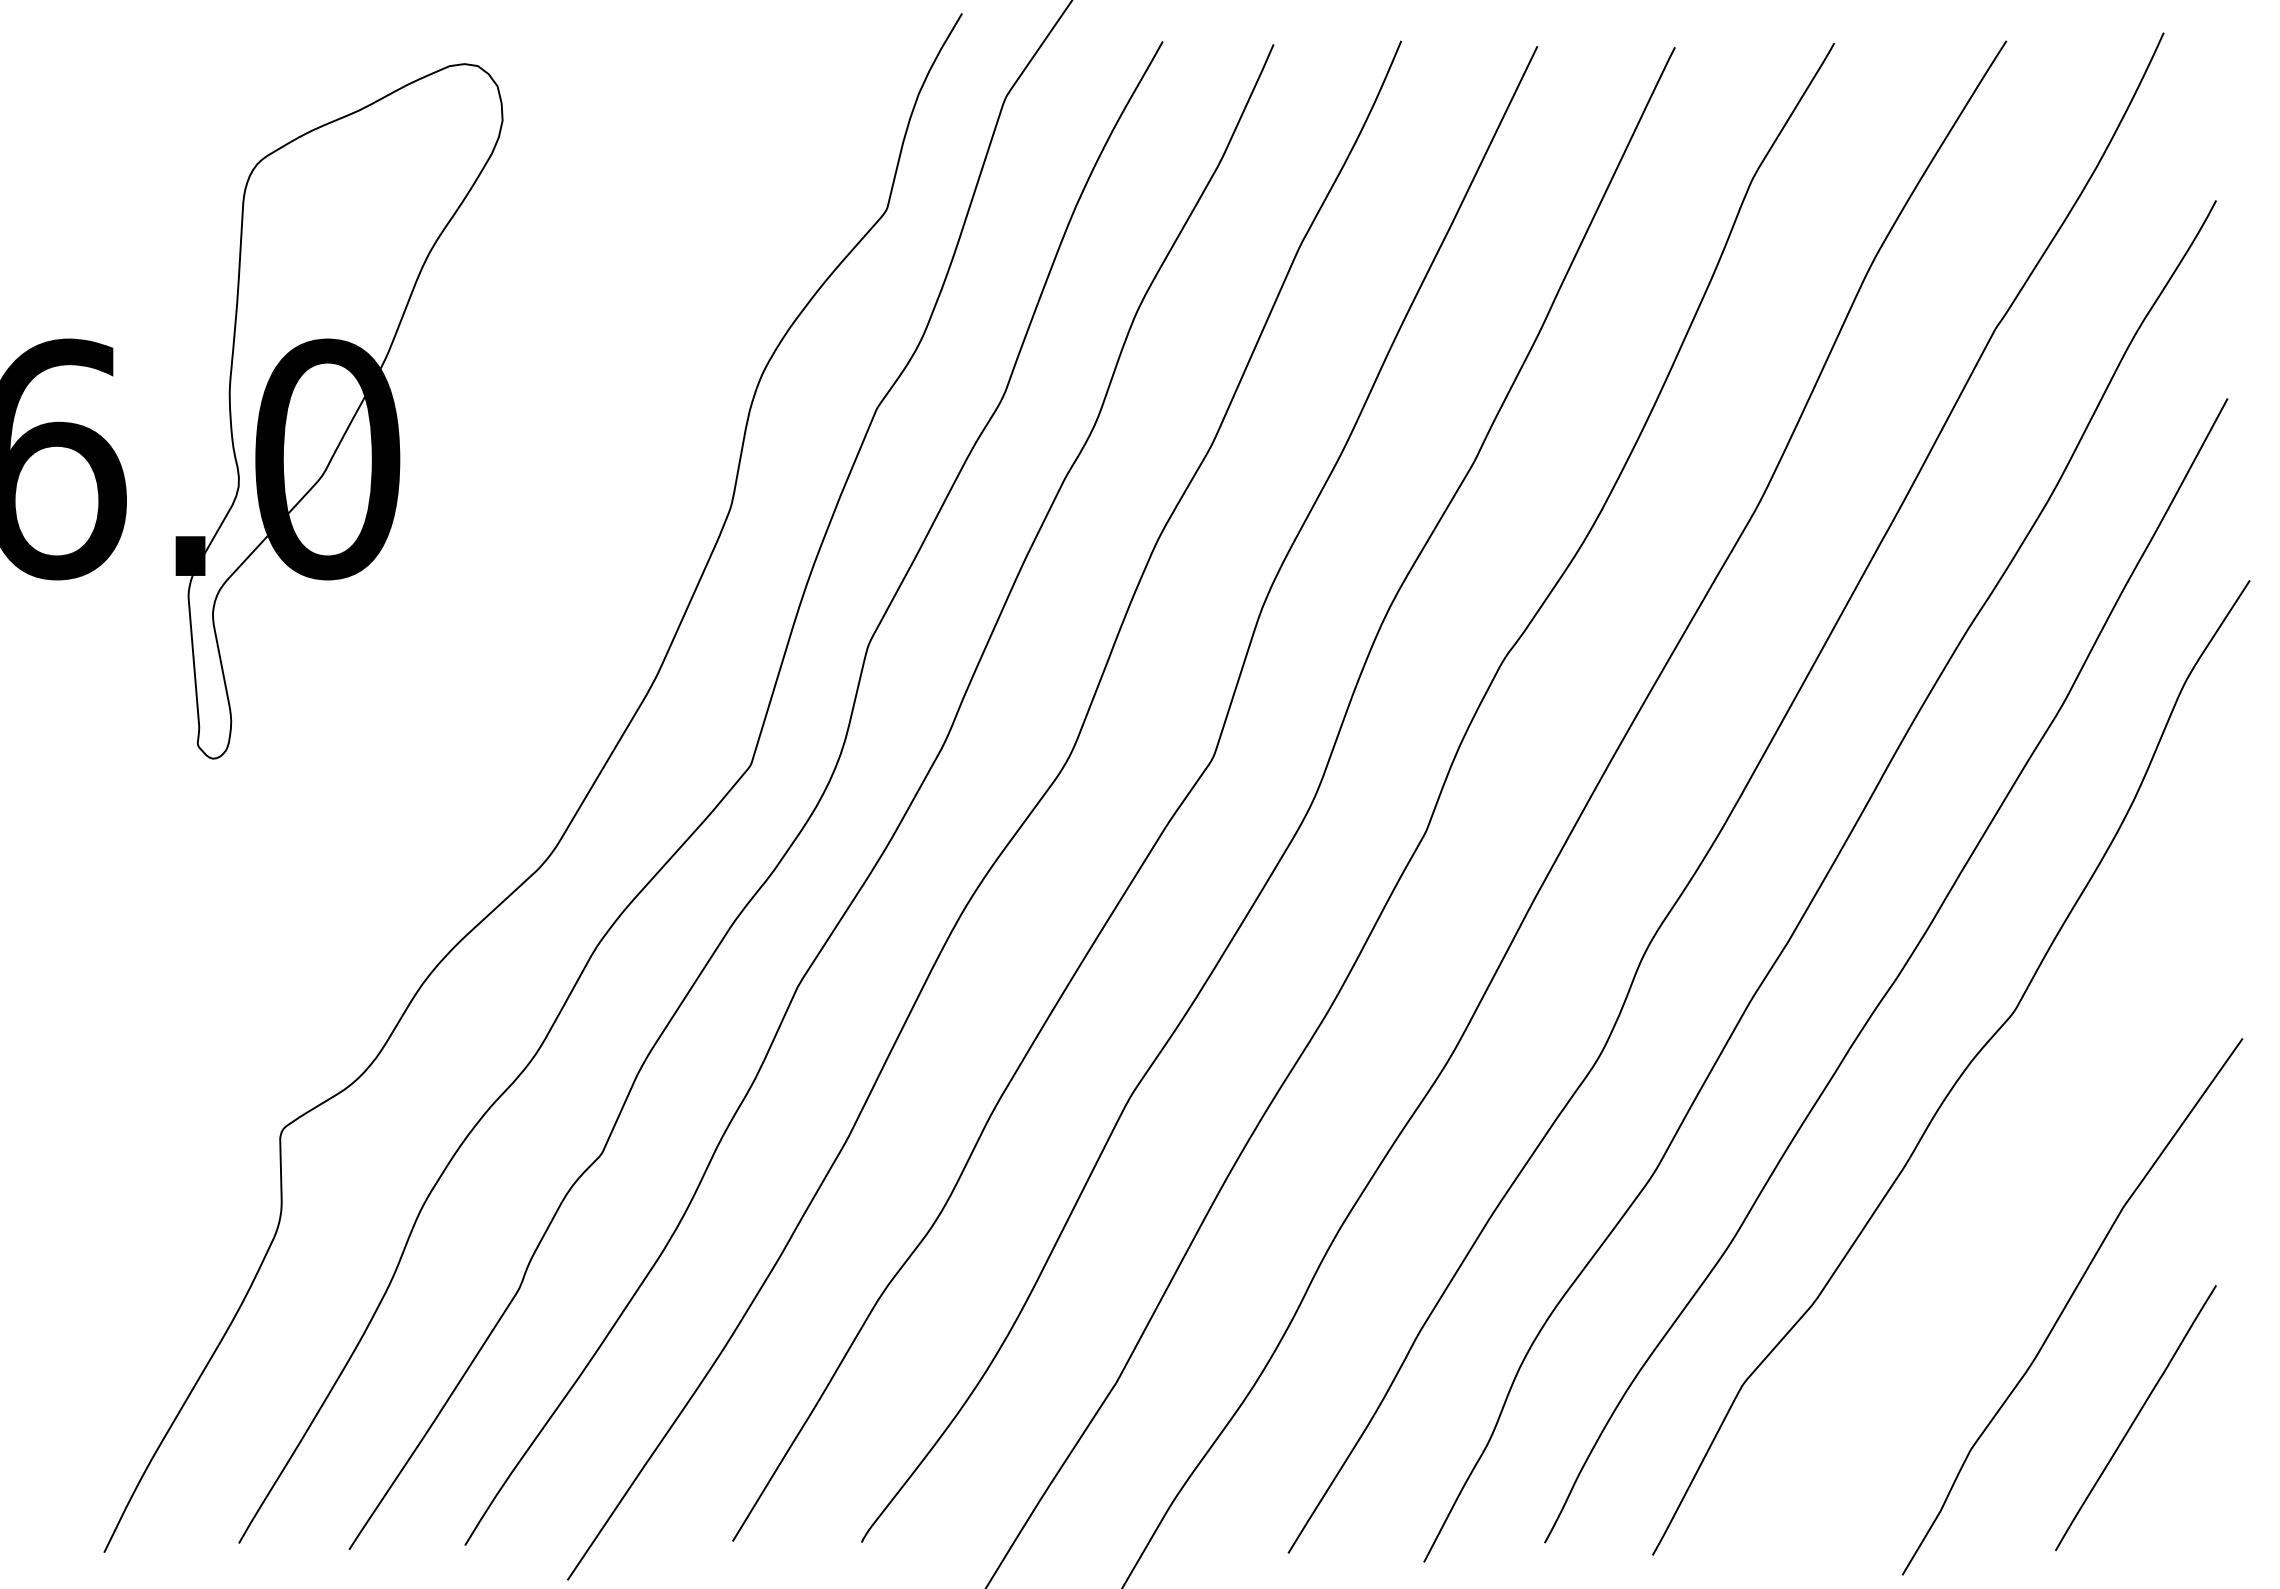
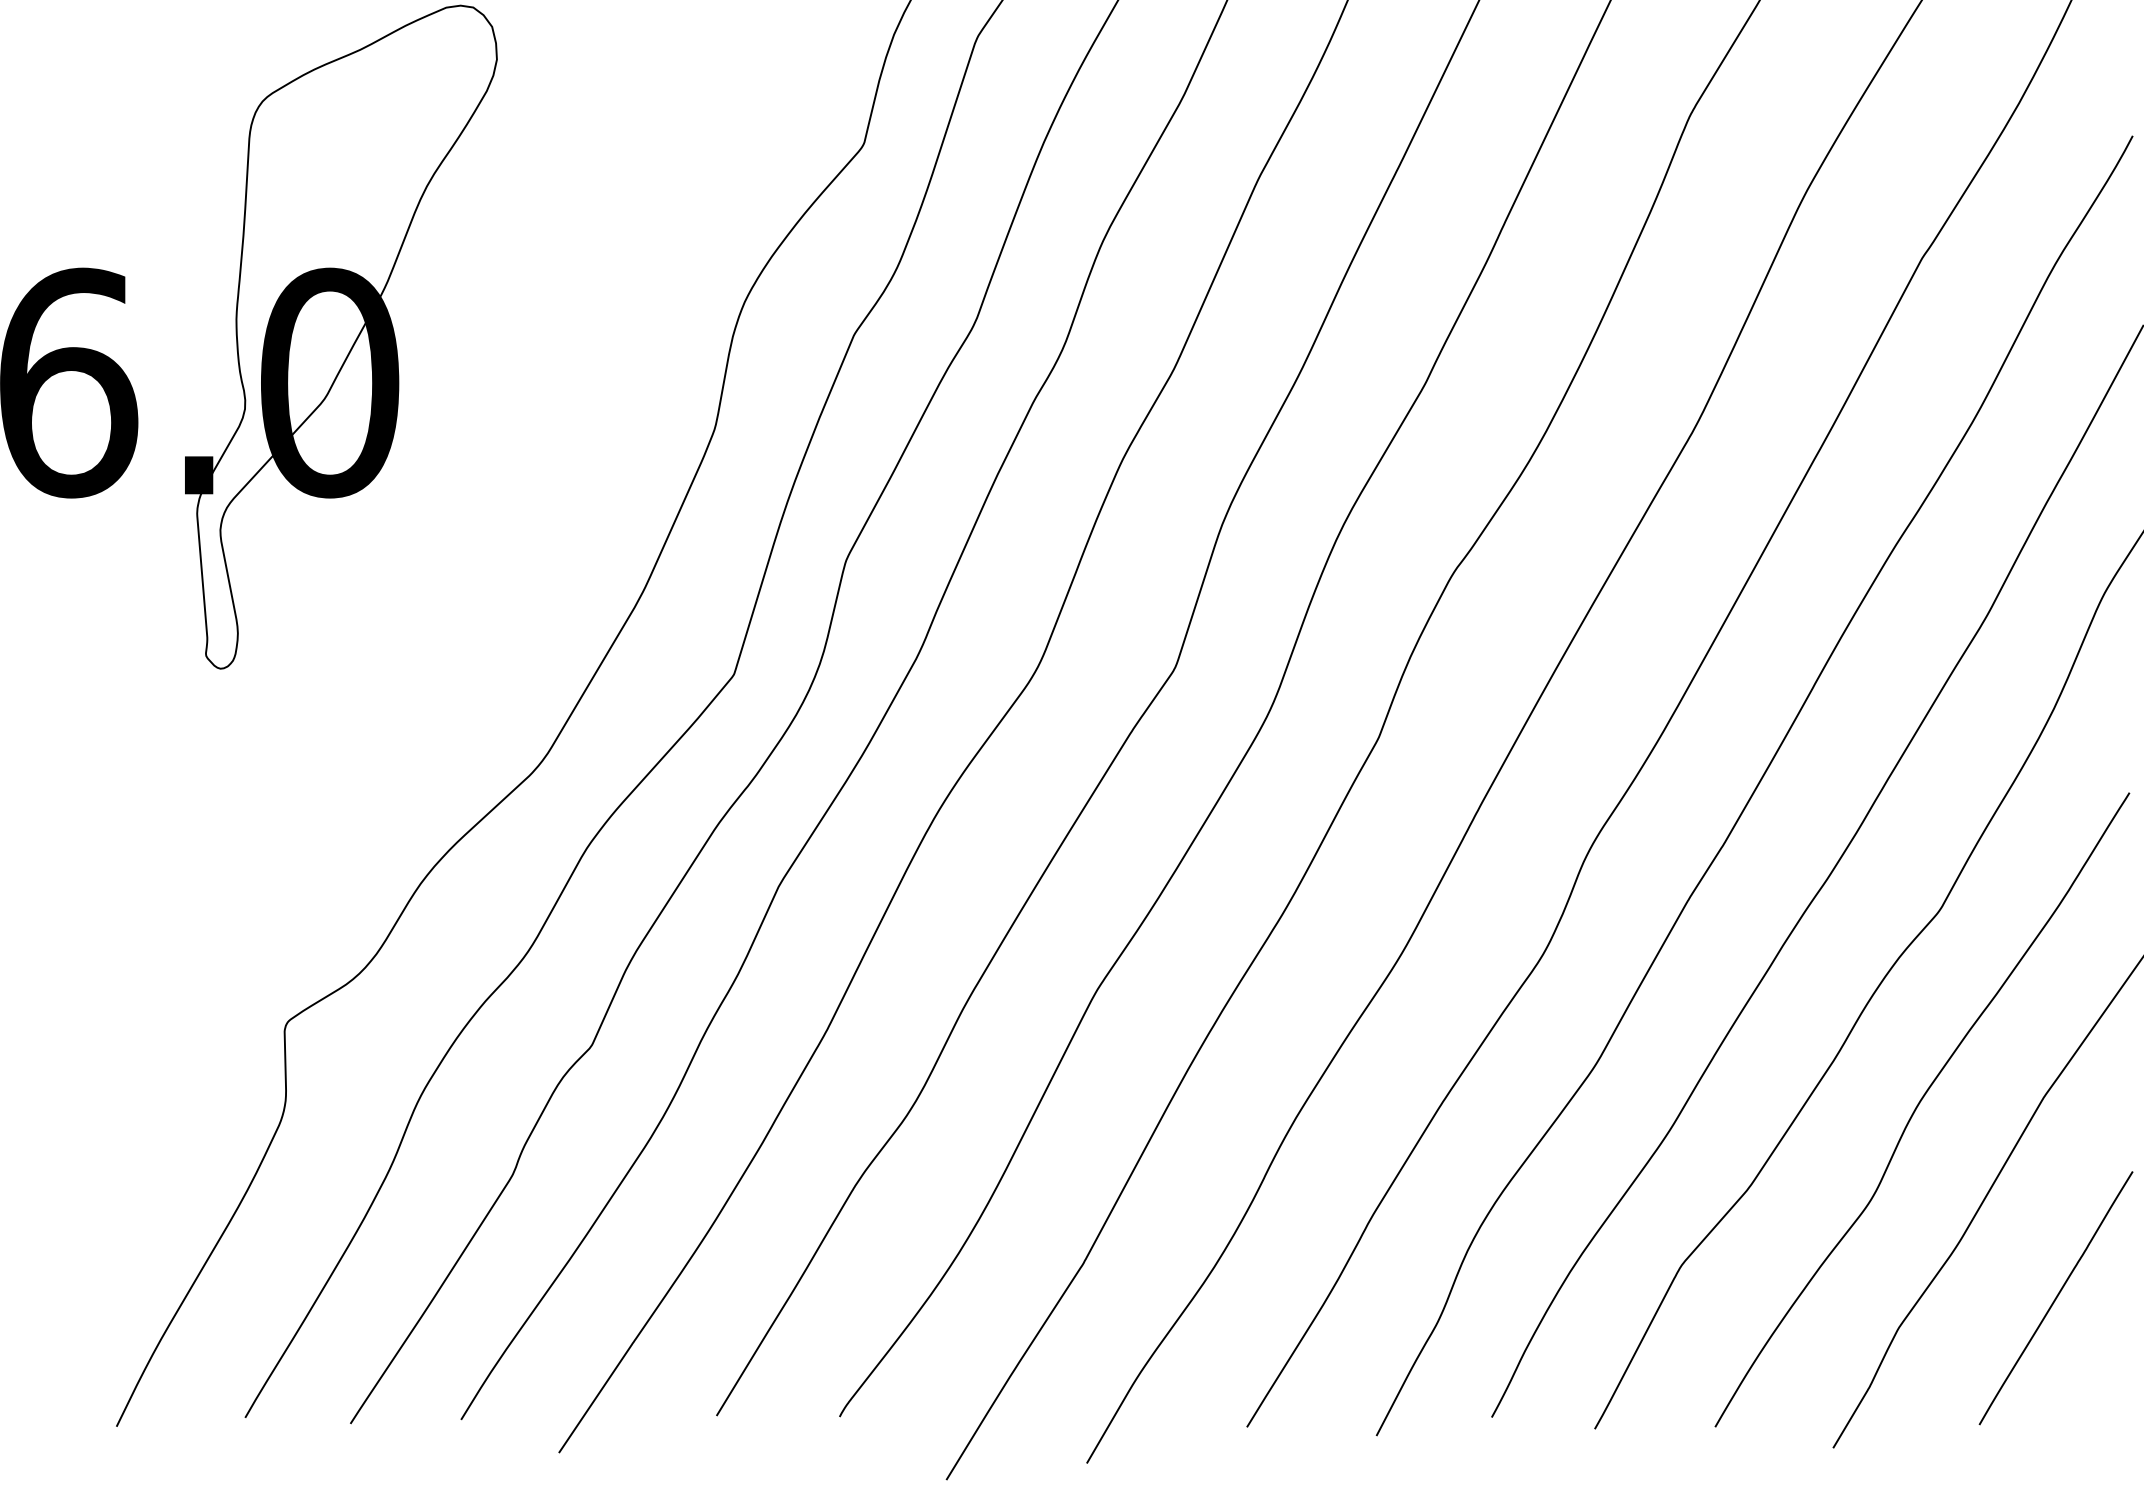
curve: (1991, 1217) -> (1918, 1106), added

